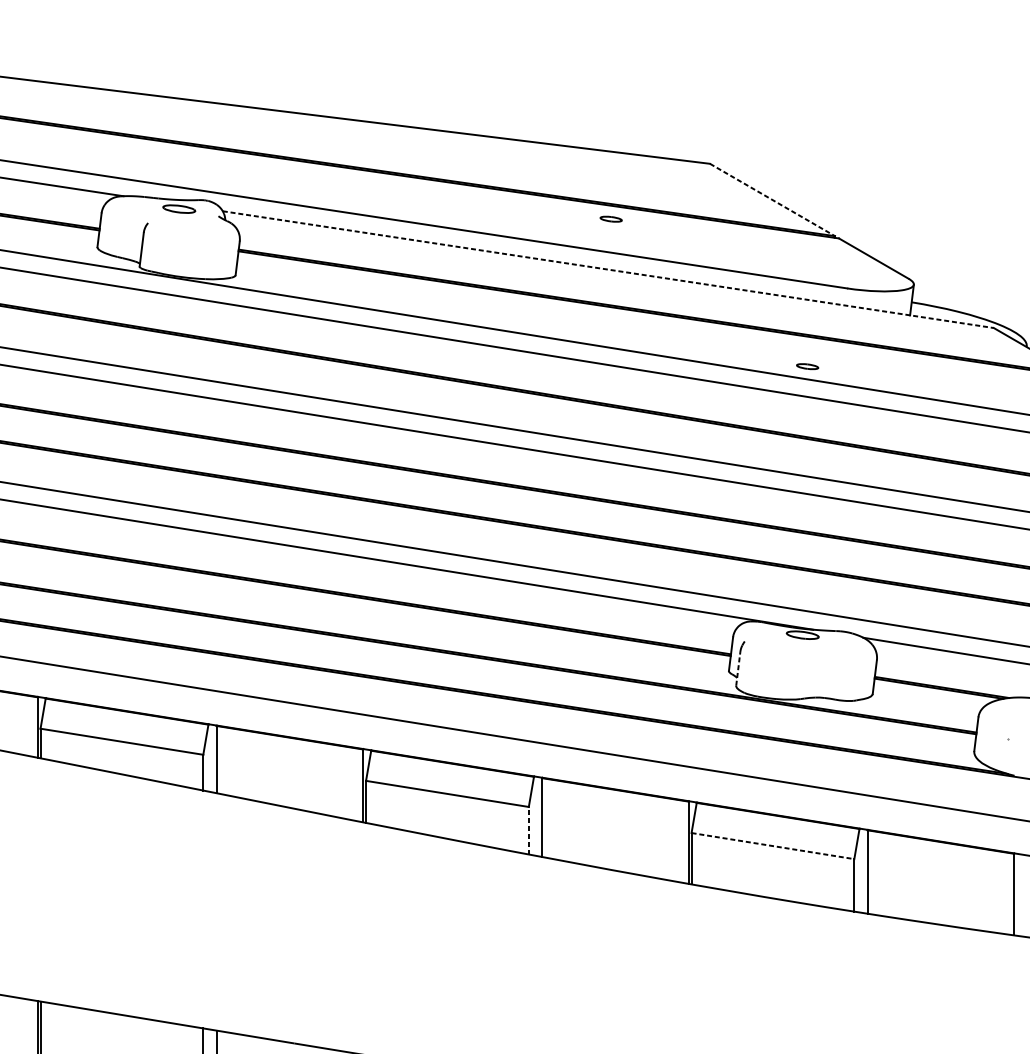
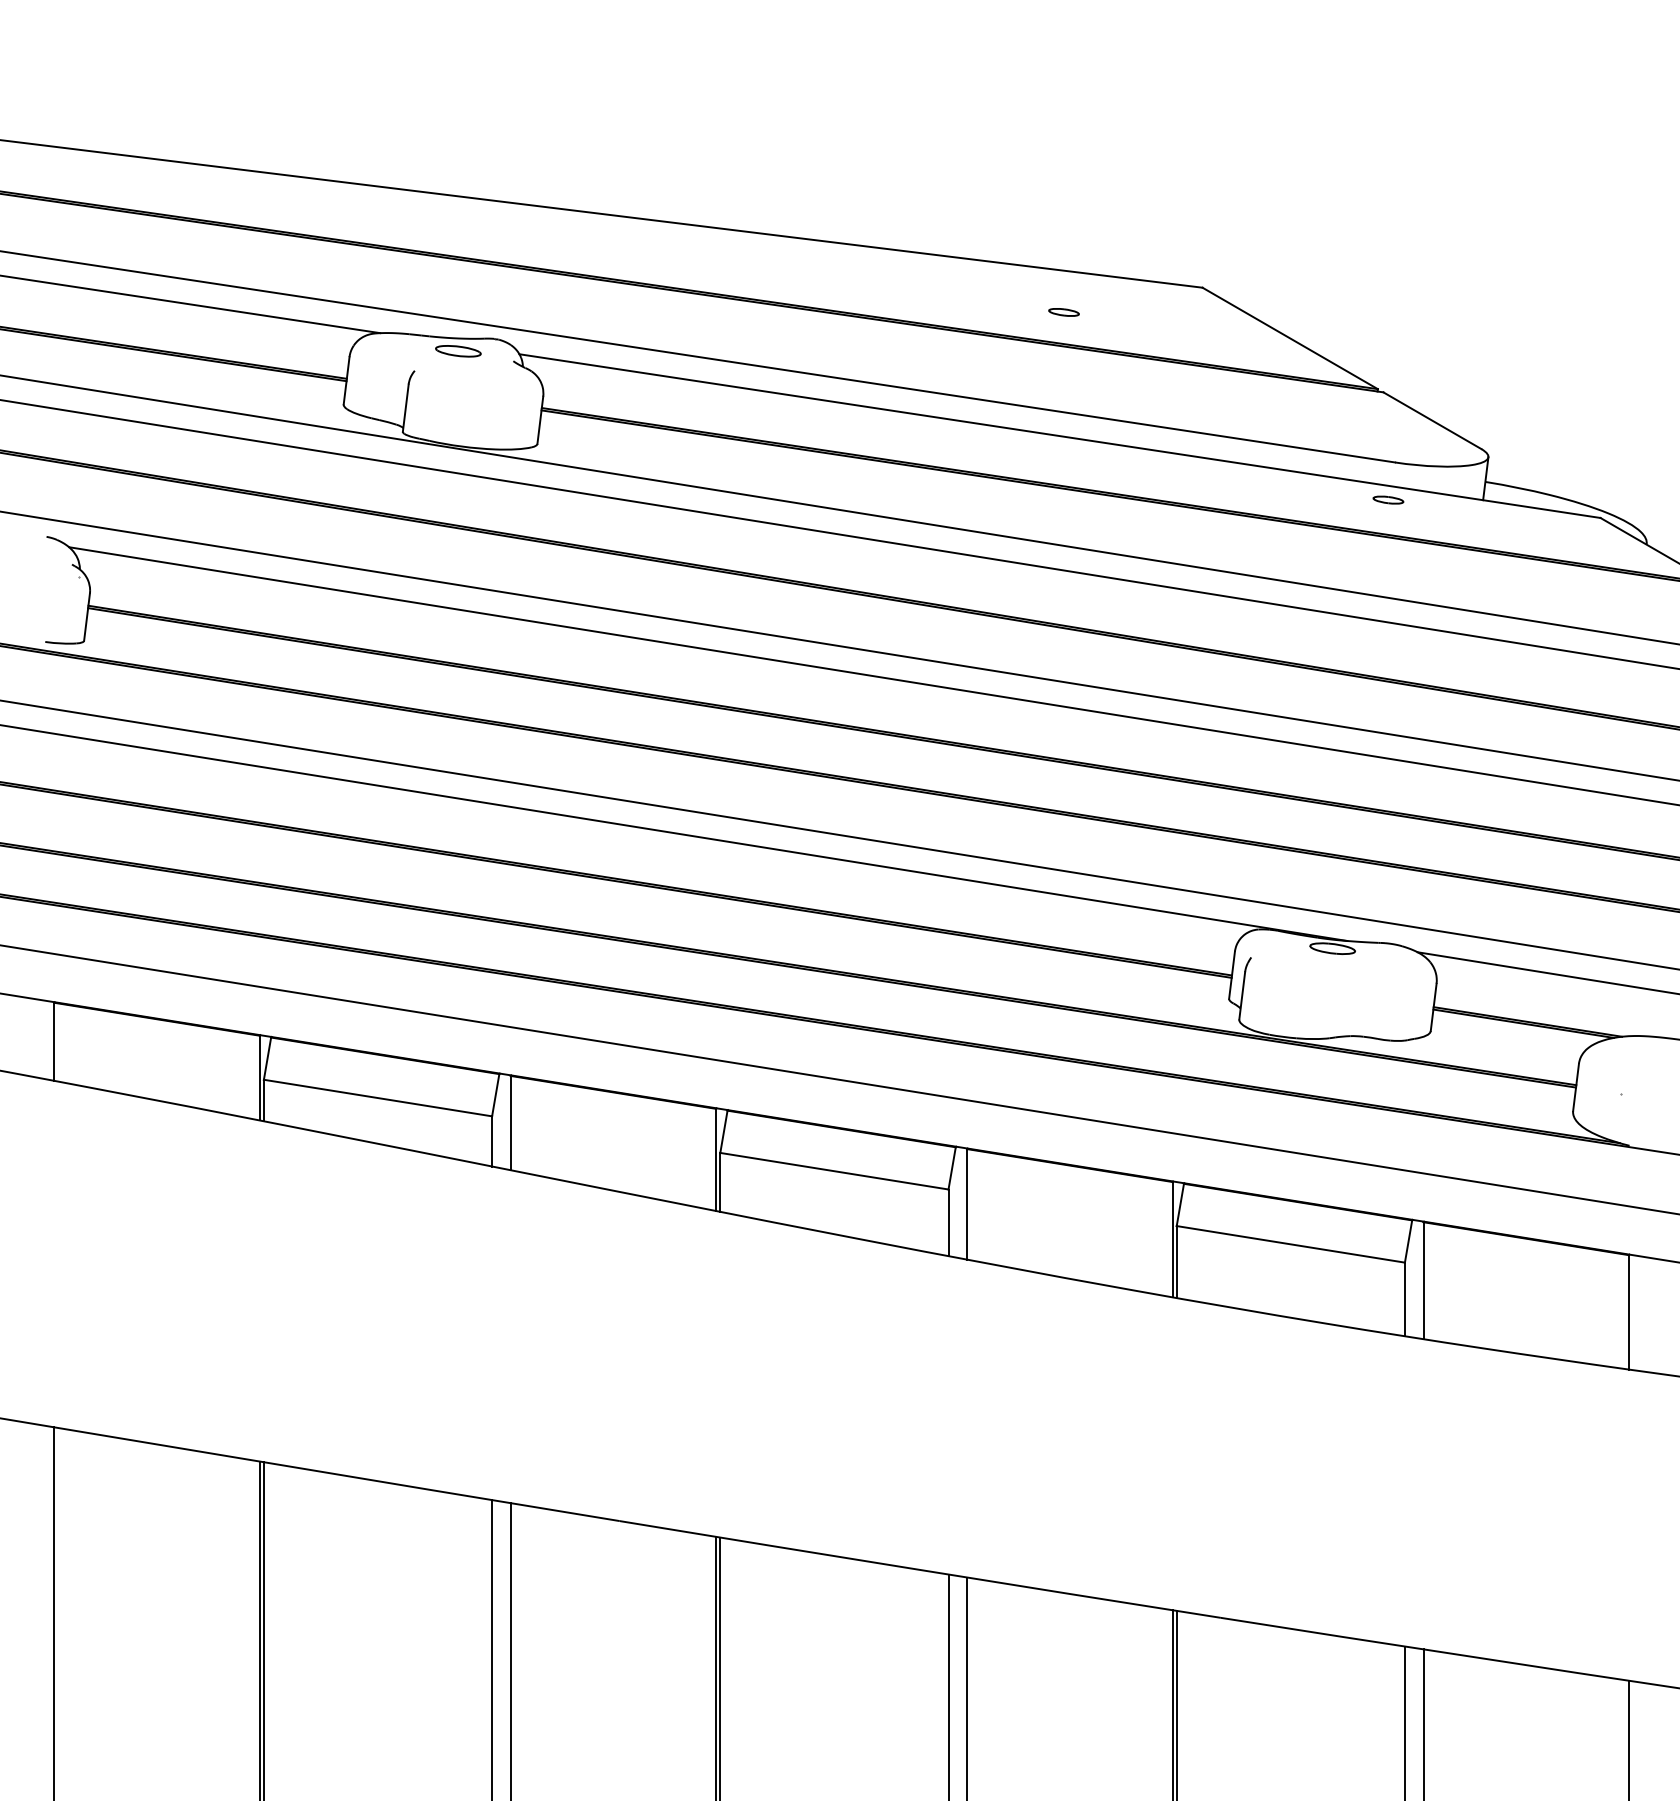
line: (772, 200) -> (1290, 338), dashed -> solid
part: (610, 219) -> (1063, 312), moved
line: (607, 269) -> (1059, 436), dashed -> solid
part: (807, 366) -> (1388, 499), moved
line: (738, 668) -> (1242, 995), dashed -> solid
line: (528, 830) -> (948, 1222), dashed -> solid
line: (772, 846) -> (1290, 1244), dashed -> solid

